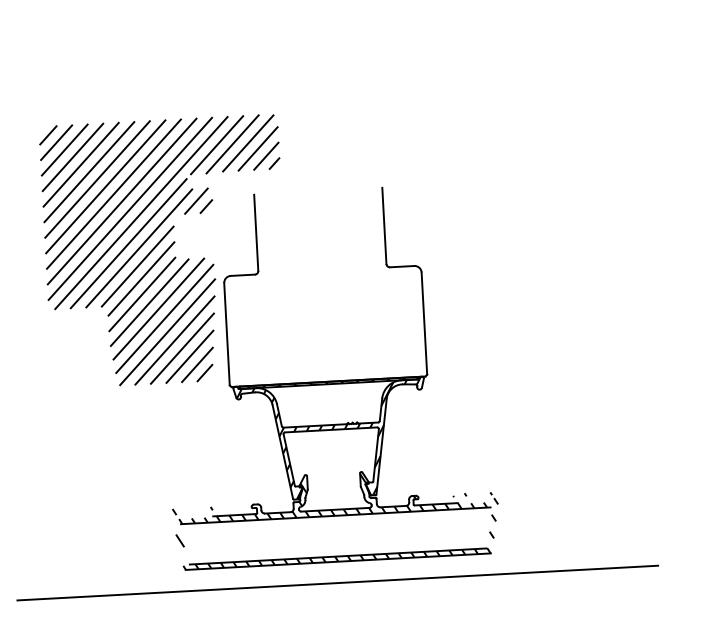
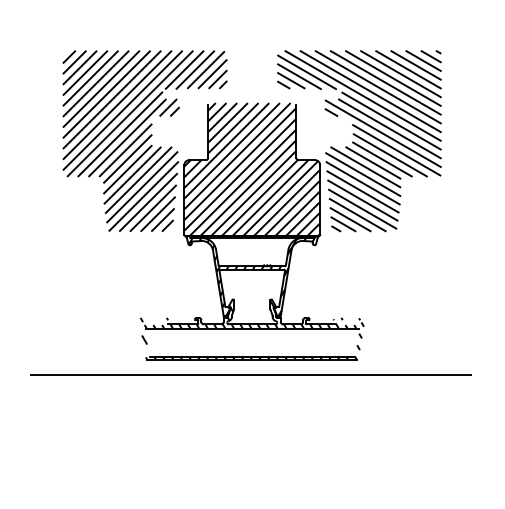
hatch: (476, 233) -> (359, 140), added
hatch: (323, 284) -> (252, 169), added

